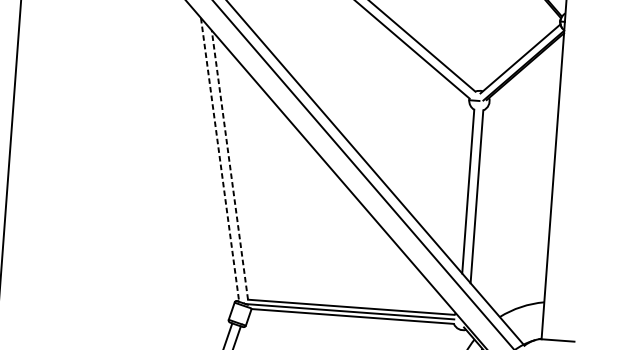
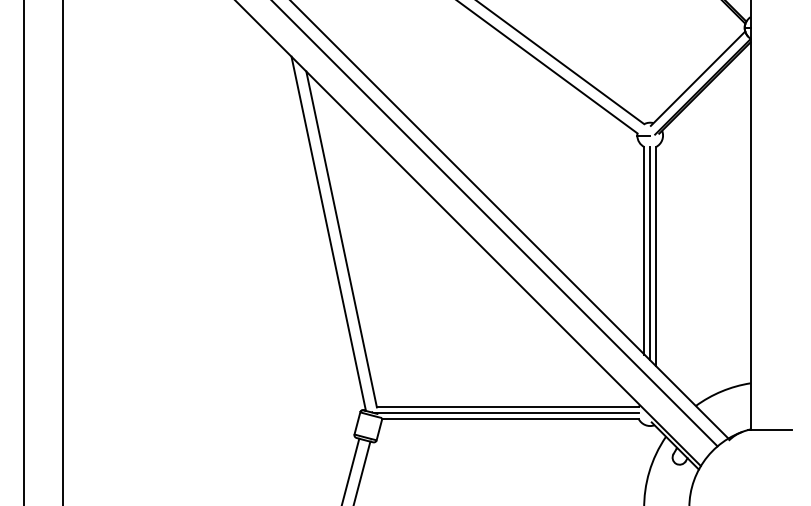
line: (219, 159) -> (328, 233), dashed -> solid
line: (229, 165) -> (341, 239), dashed -> solid
line: (472, 194) -> (650, 253), added

